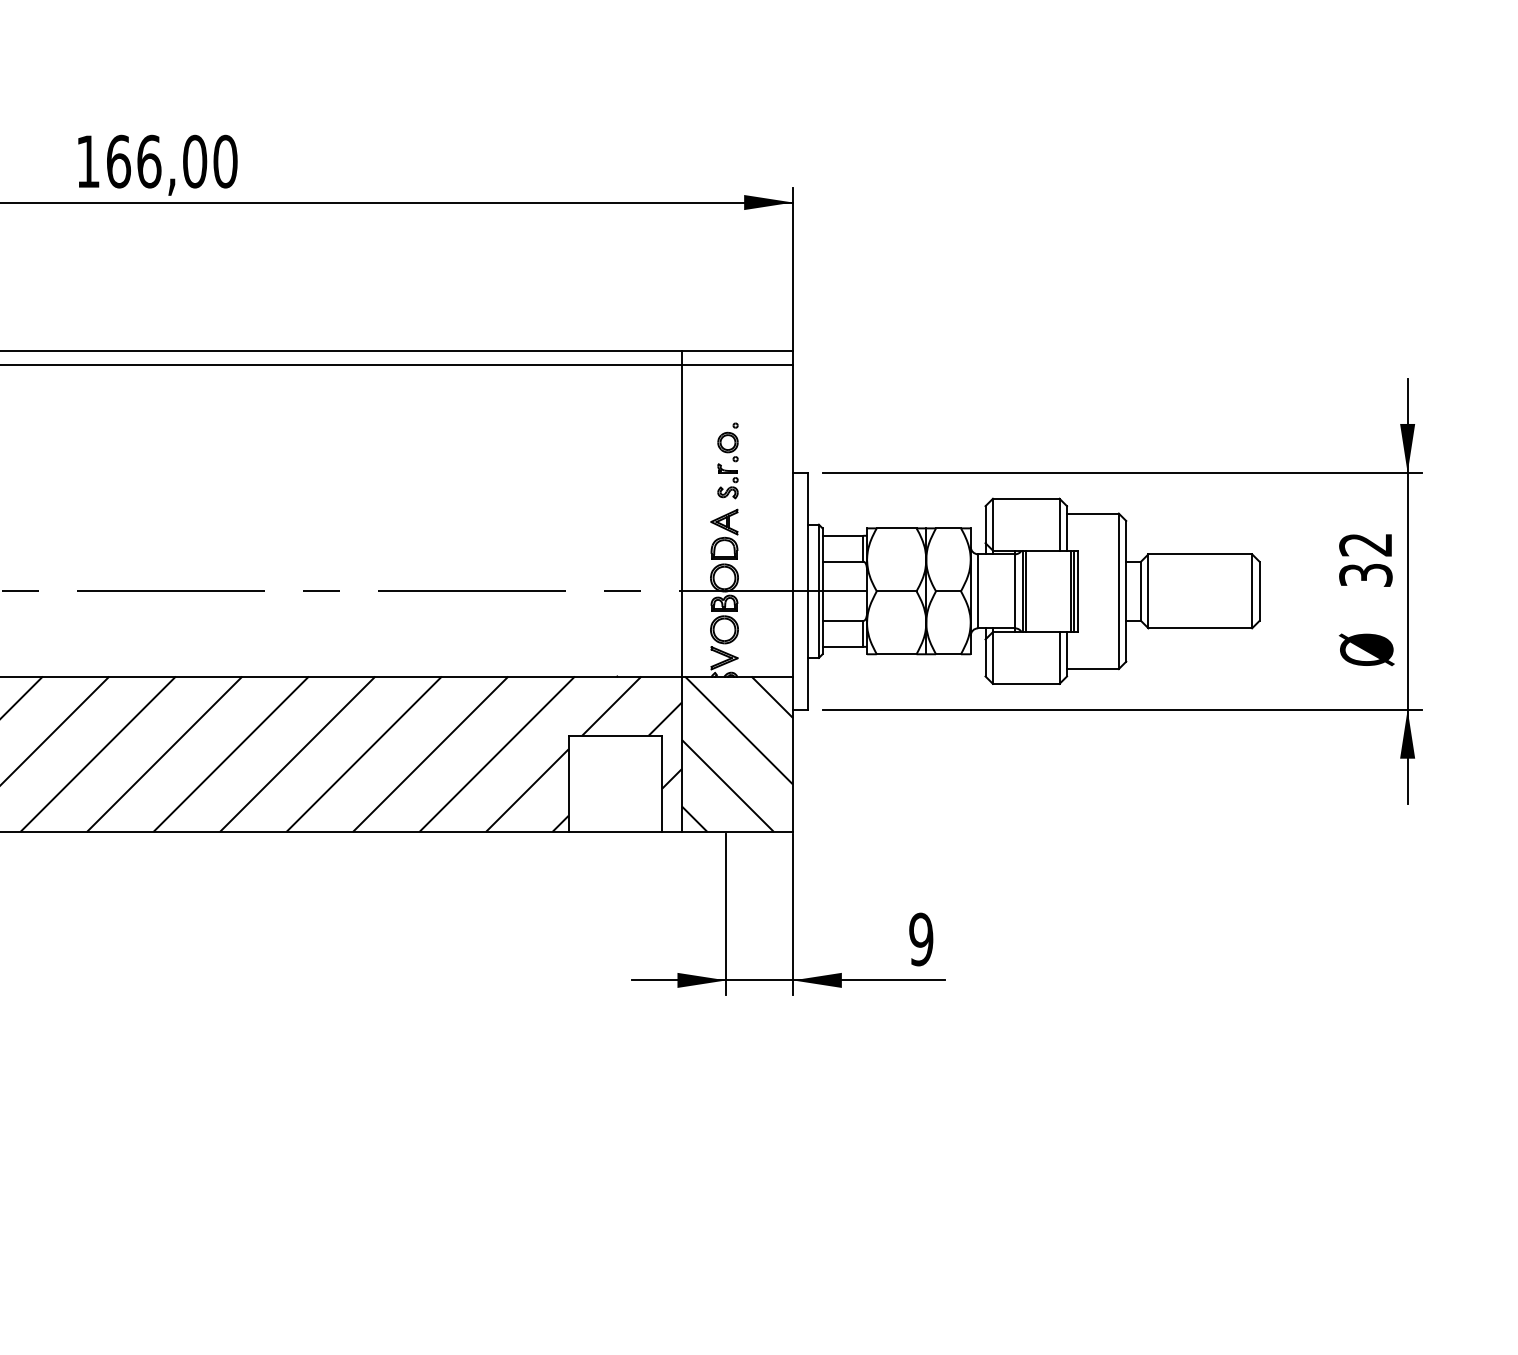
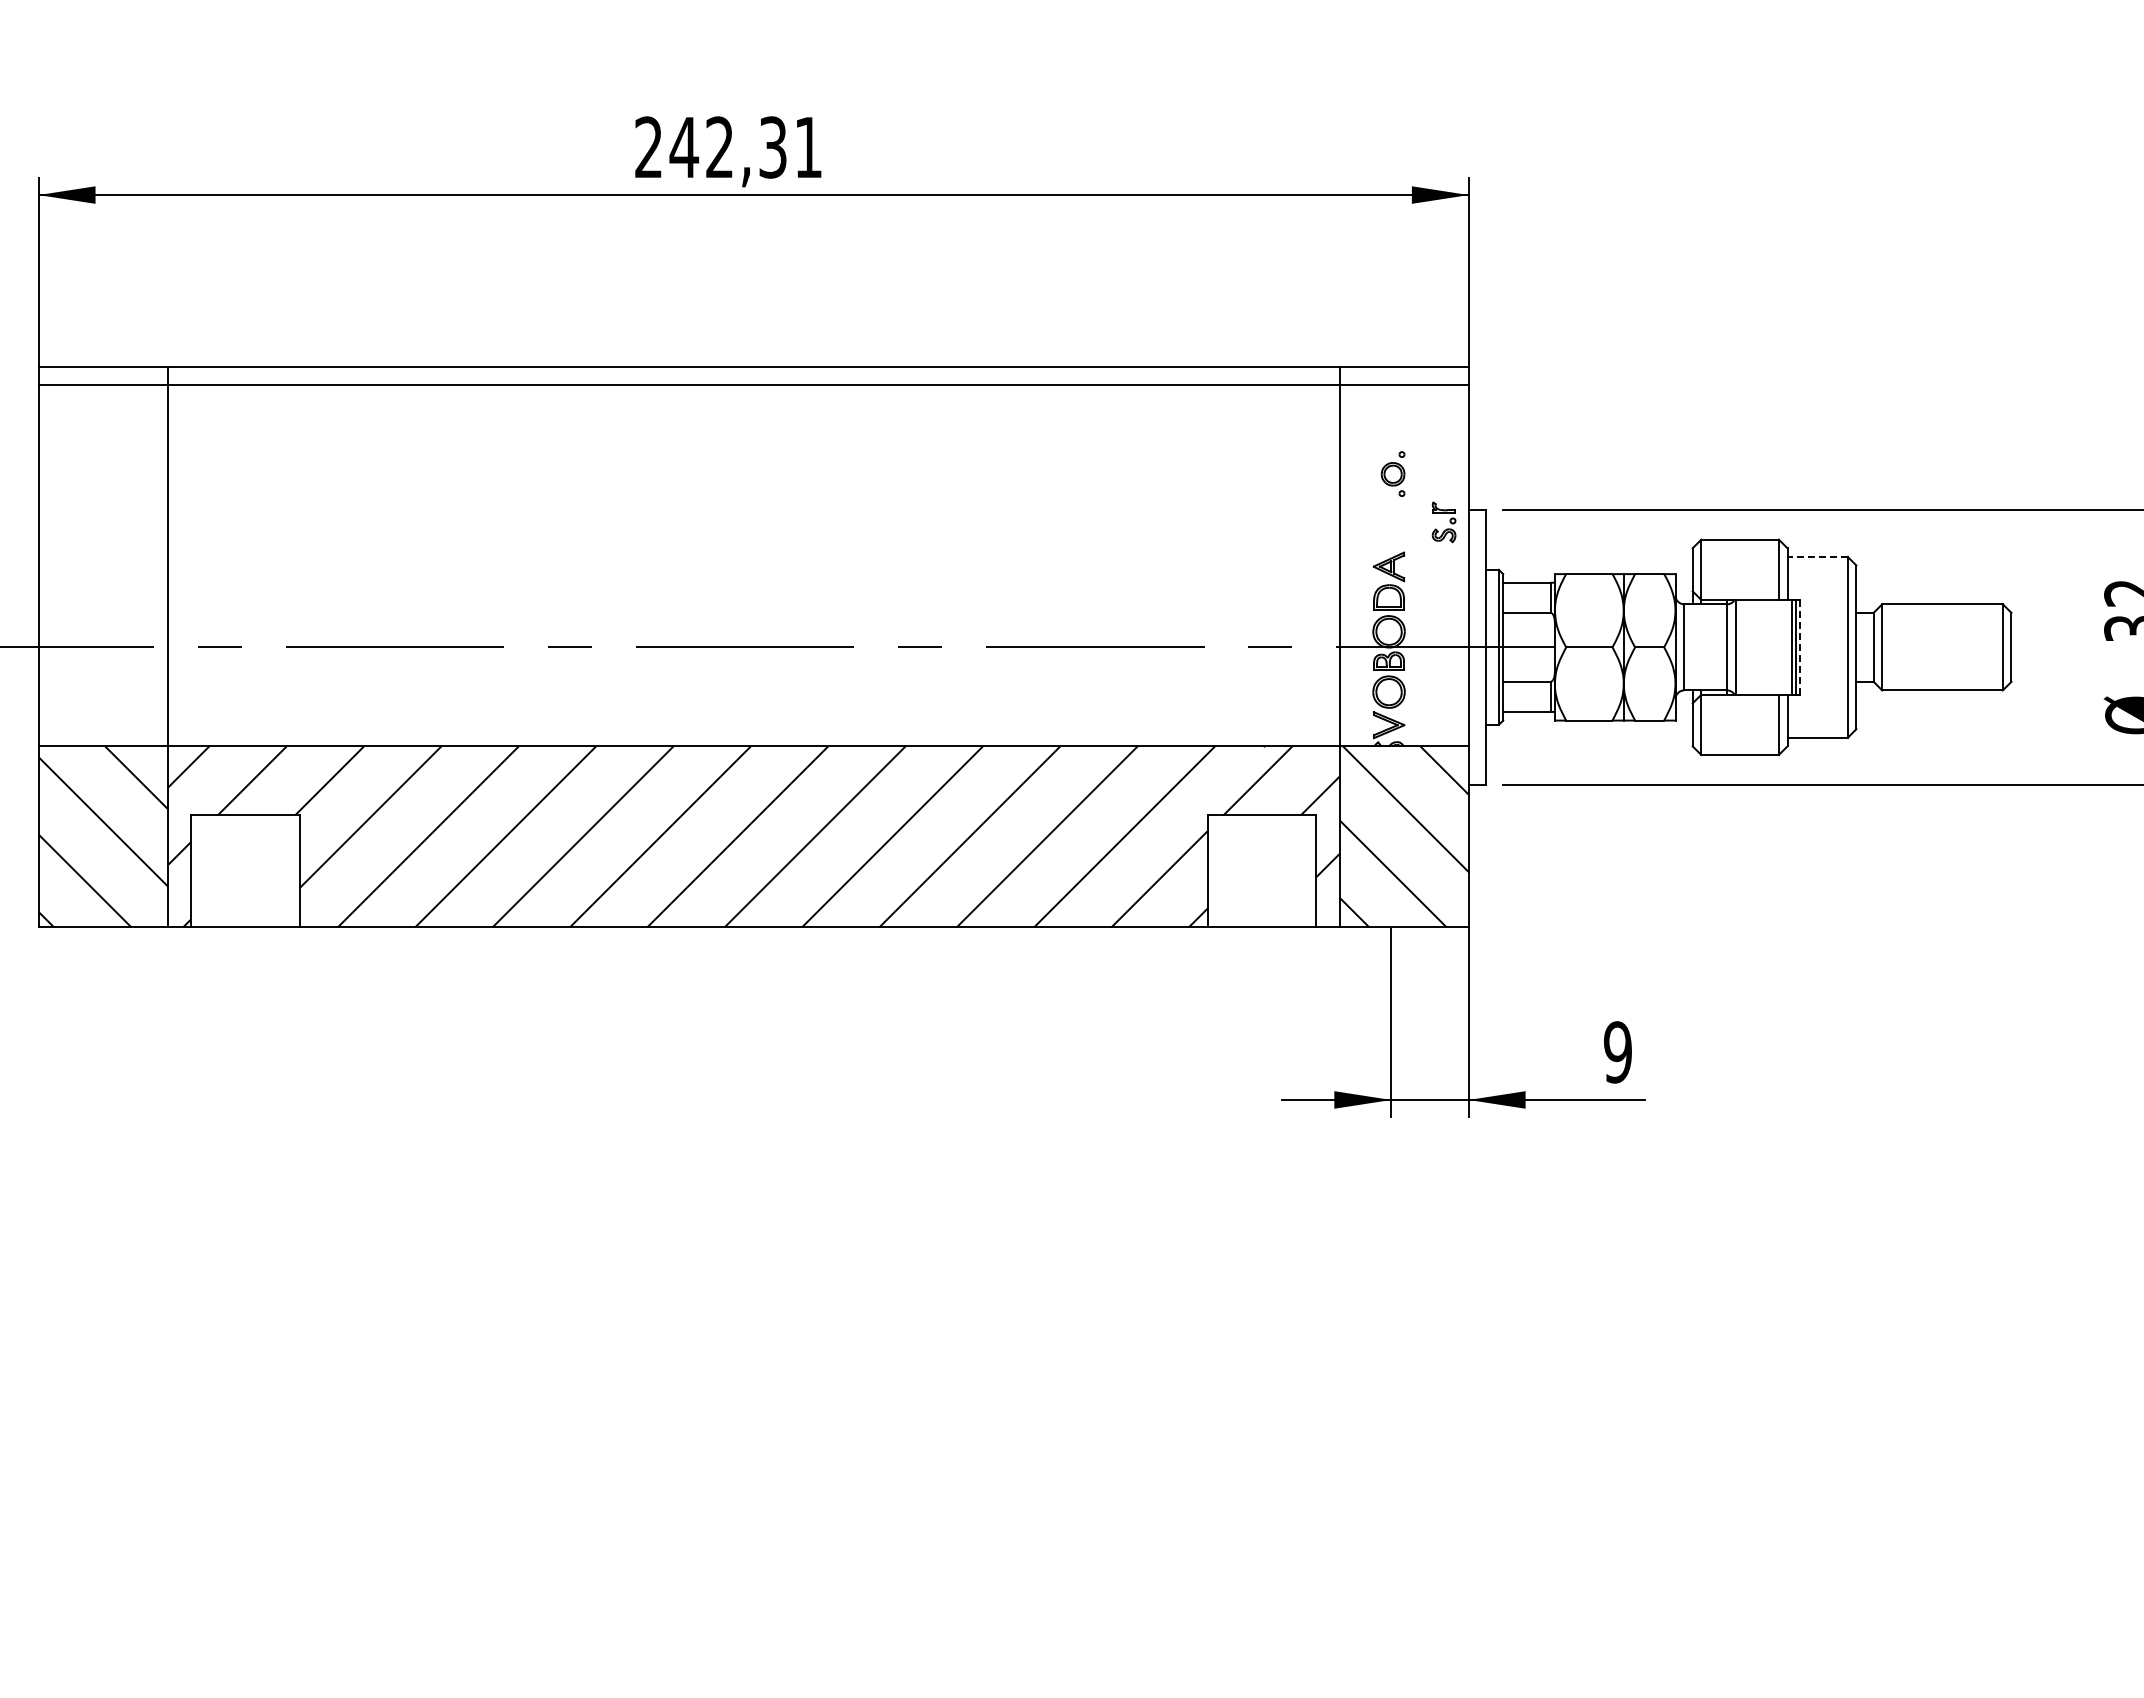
text: (156, 161) -> (728, 147), 166,00 -> 242,31
part: (727, 481) -> (1443, 522), moved
line: (1092, 513) -> (1817, 556), solid -> dashed
line: (1026, 590) -> (1740, 646), removed
line: (1078, 590) -> (1800, 646), solid -> dashed

